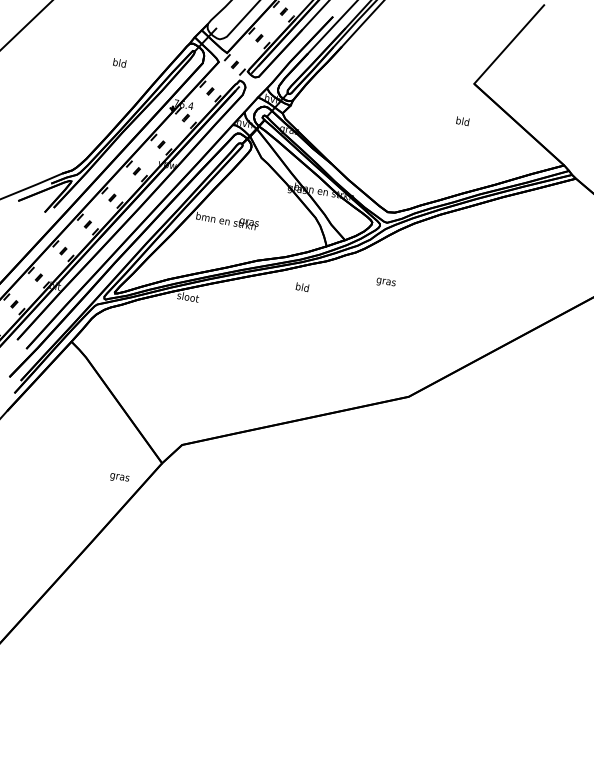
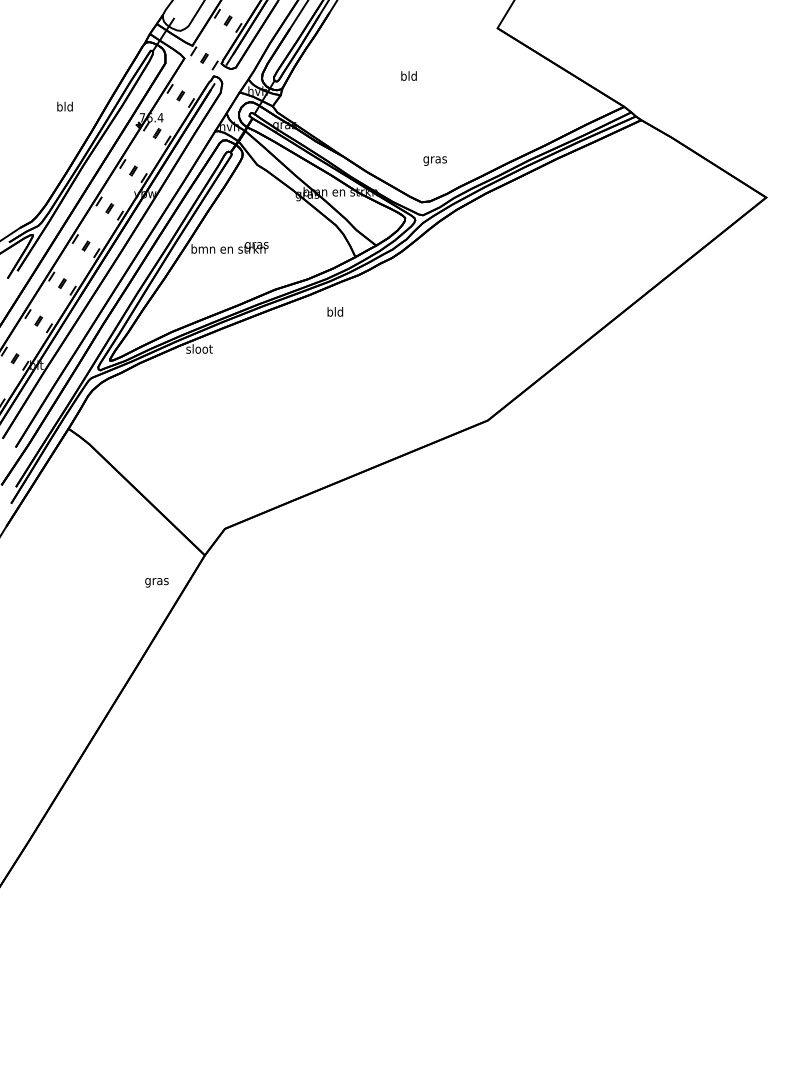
text: (119, 62) -> (64, 106), moved
text: (462, 120) -> (408, 75), moved
text: (385, 282) -> (434, 160), moved

